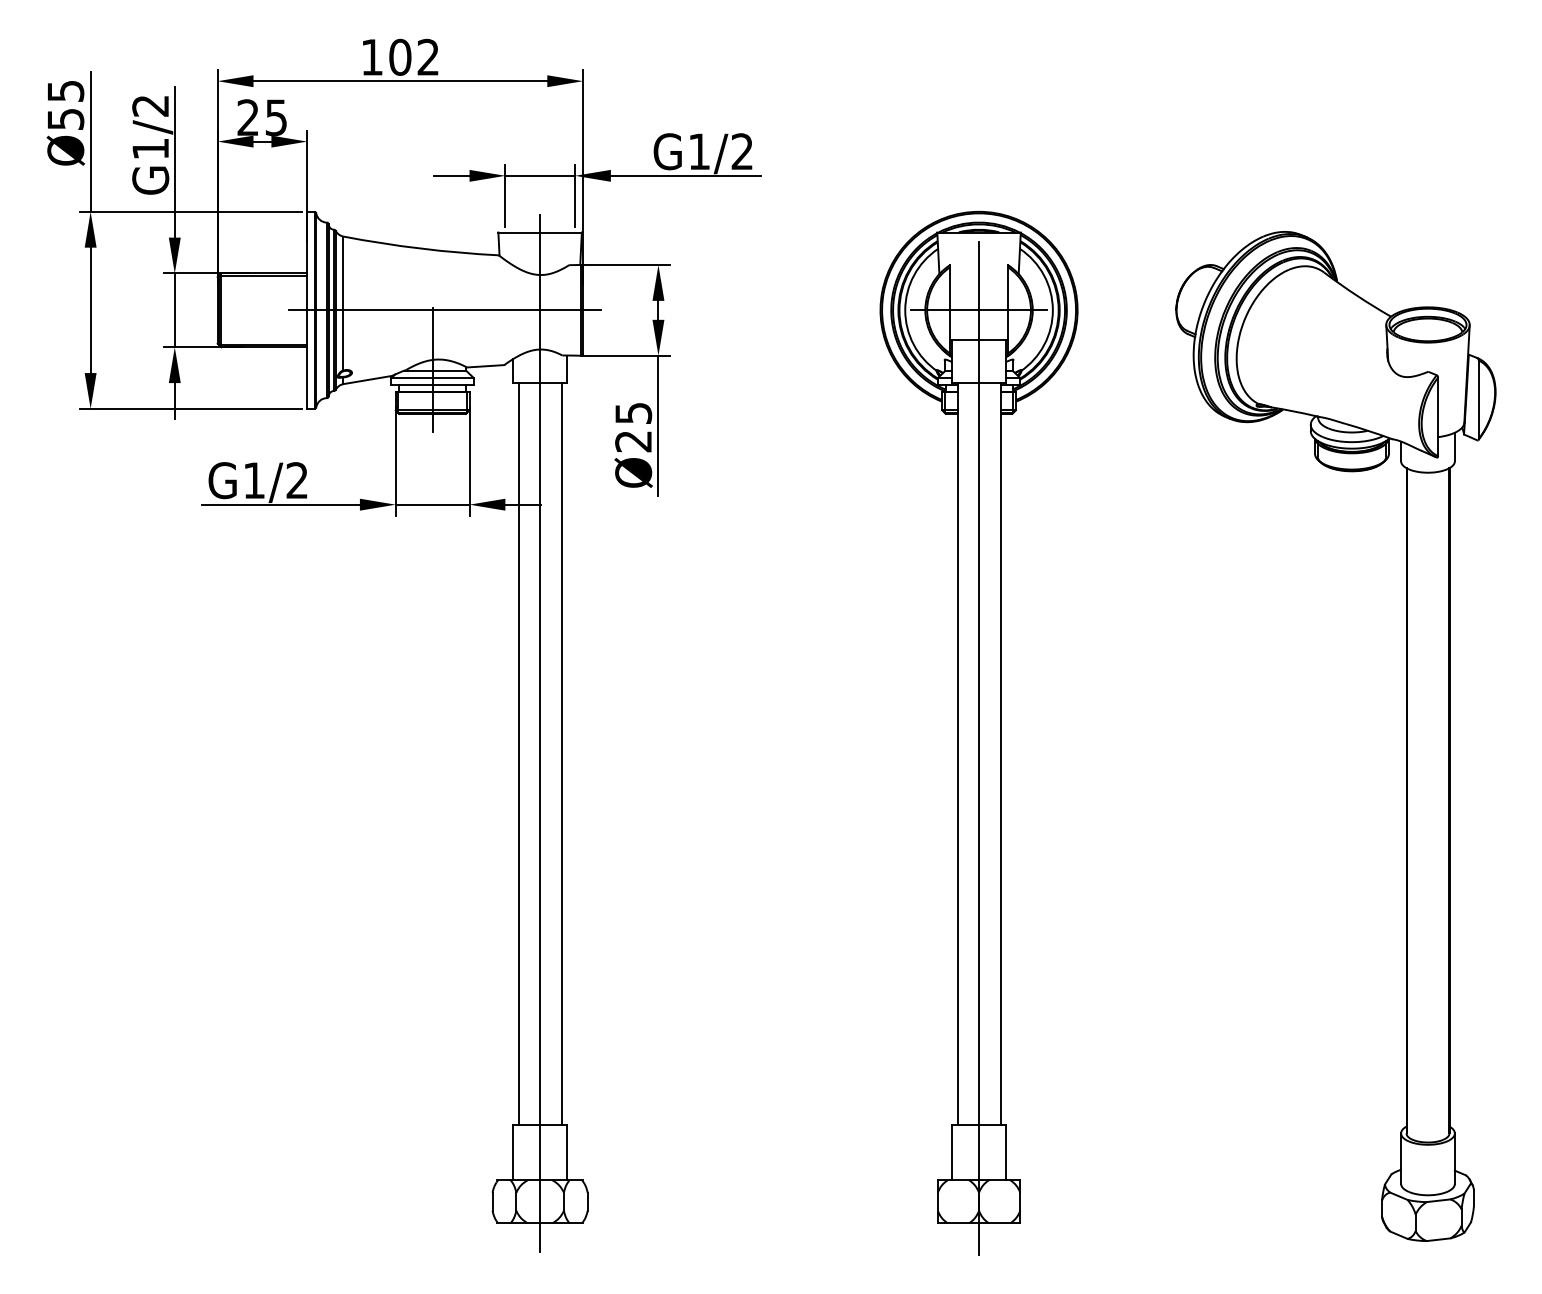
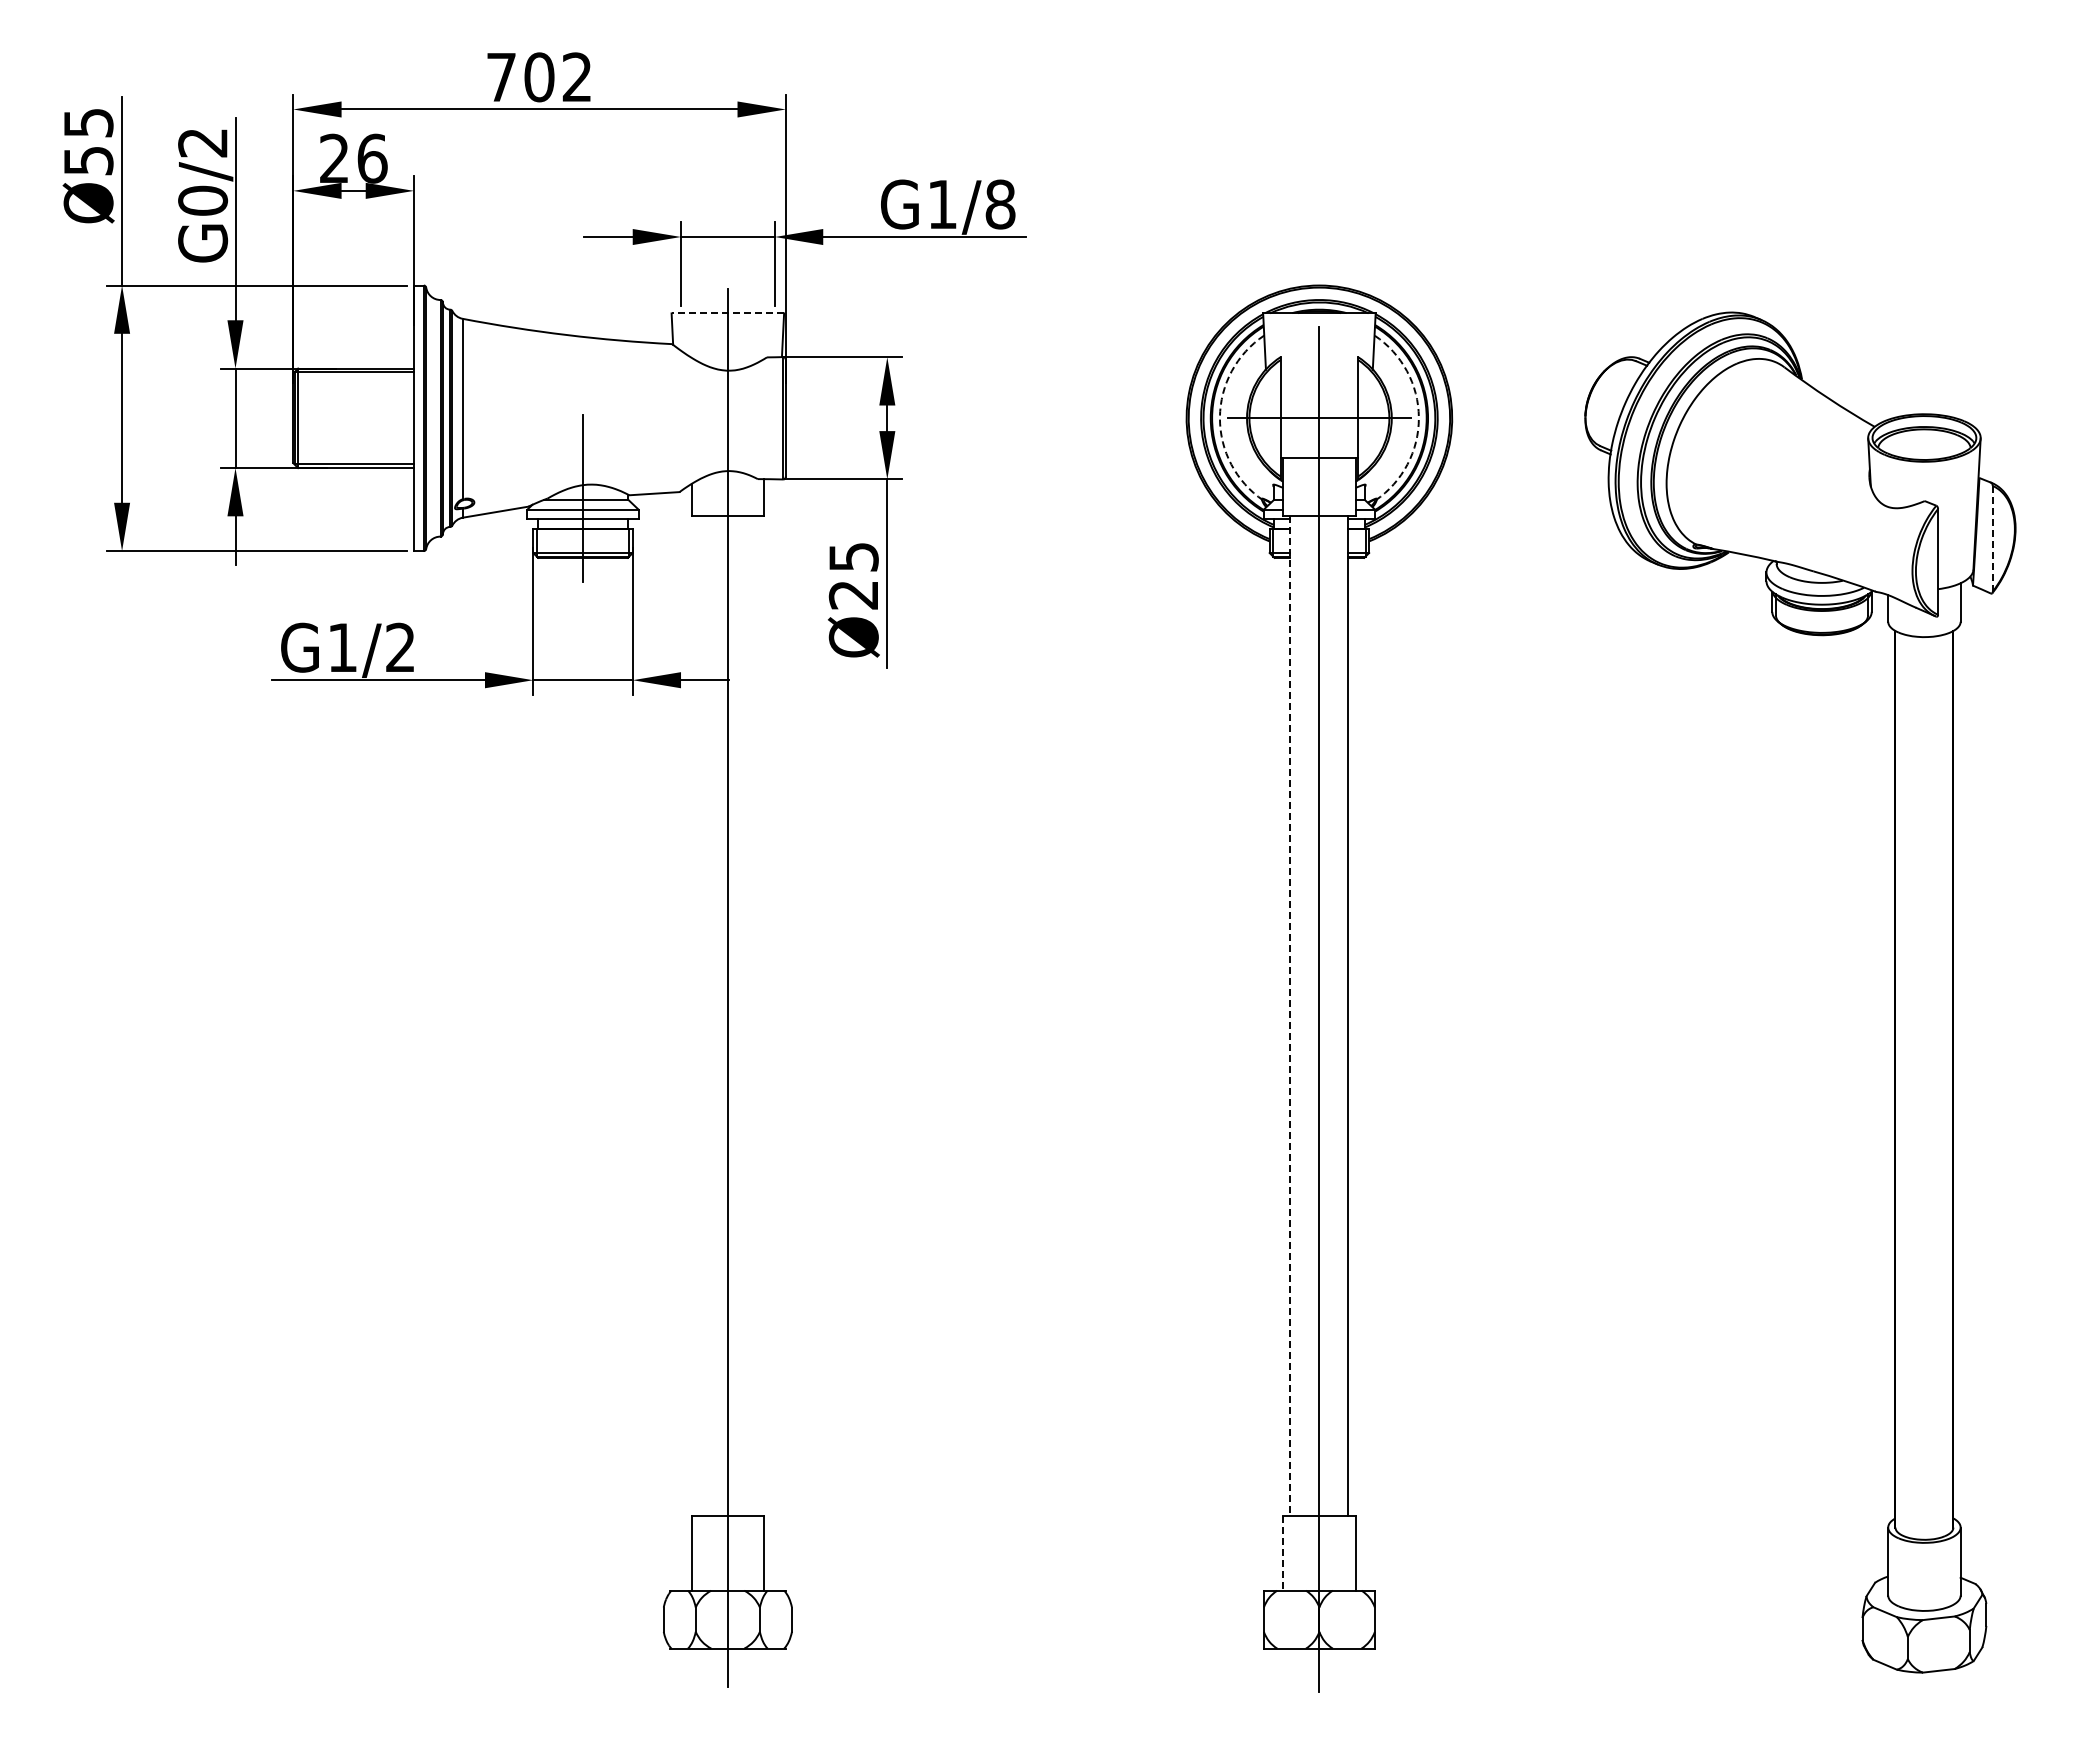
text: (372, 57) -> (501, 77), 102 -> 702
text: (276, 117) -> (372, 158), 25 -> 26
text: (151, 148) -> (203, 200), G1/2 -> G0/2
text: (742, 151) -> (1000, 204), G1/2 -> G1/8
line: (539, 232) -> (727, 313), solid -> dashed
arc: (904, 309) -> (1219, 417), solid -> dashed
arc: (1052, 309) -> (1418, 417), solid -> dashed
line: (444, 310) -> (599, 418), removed
line: (1478, 399) -> (1992, 538), solid -> dashed
line: (518, 753) -> (698, 1015), removed
line: (561, 753) -> (756, 1015), removed
line: (957, 753) -> (1290, 1015), solid -> dashed
line: (952, 1152) -> (1283, 1553), solid -> dashed

